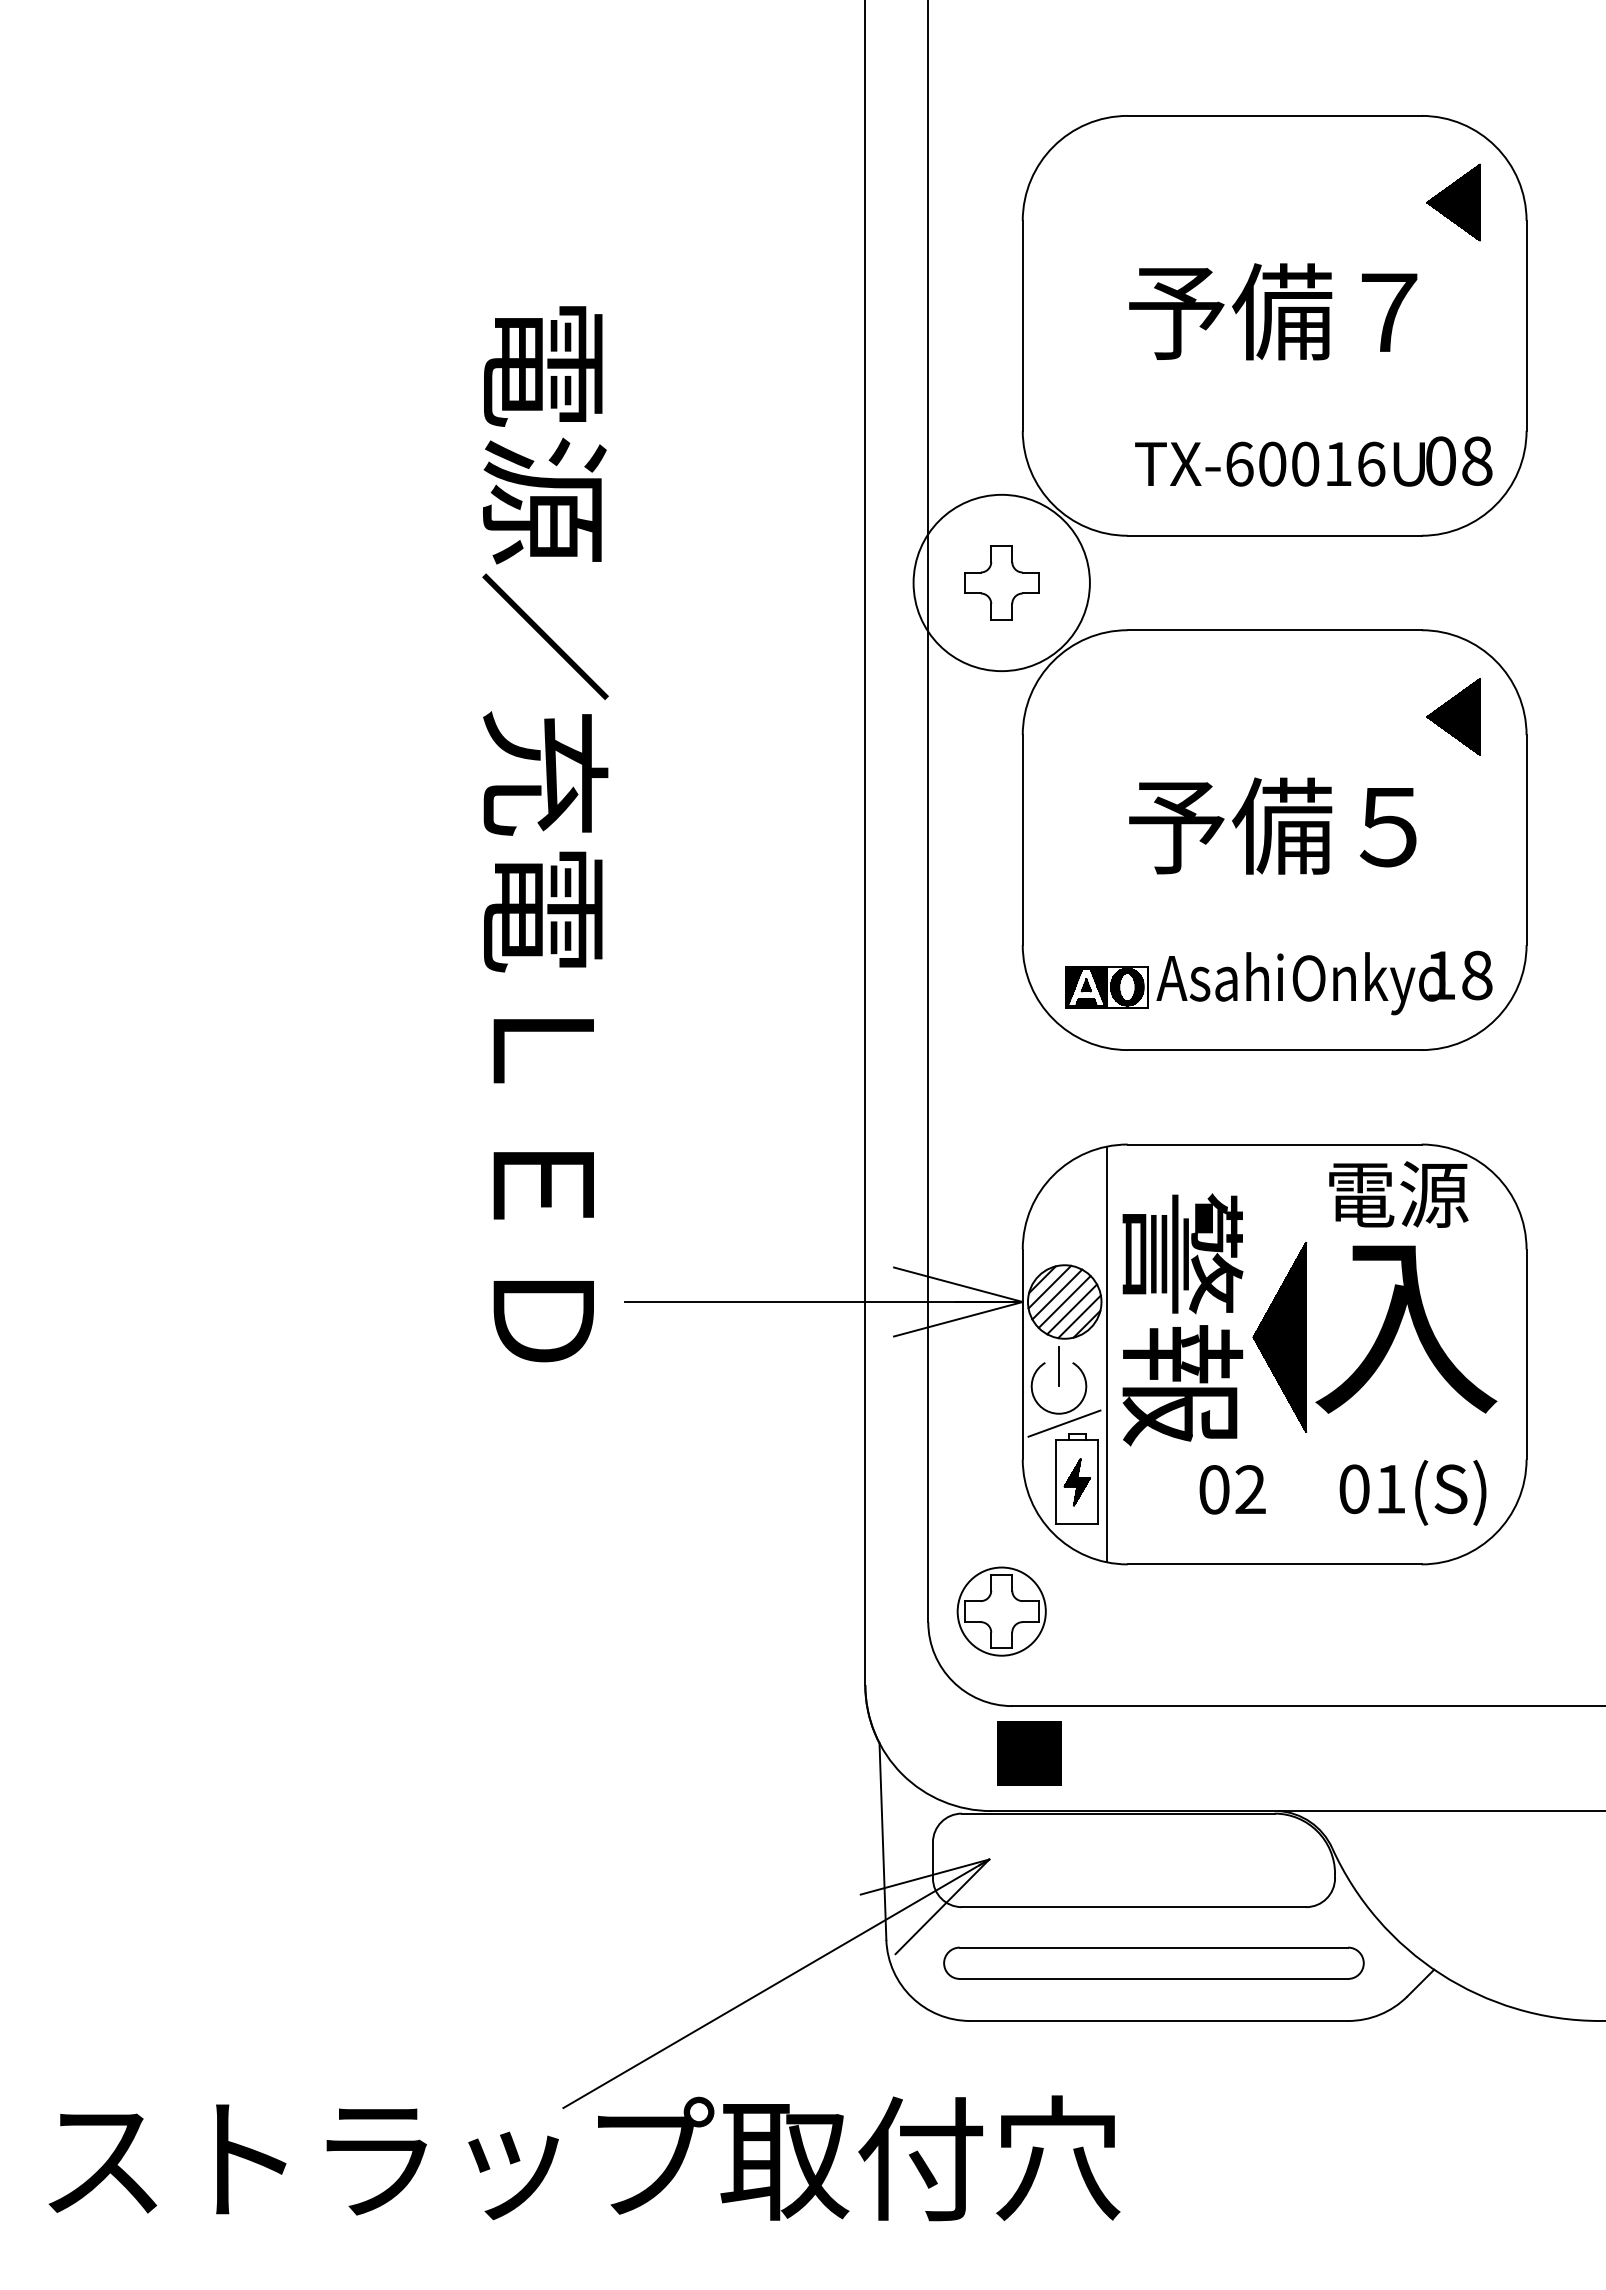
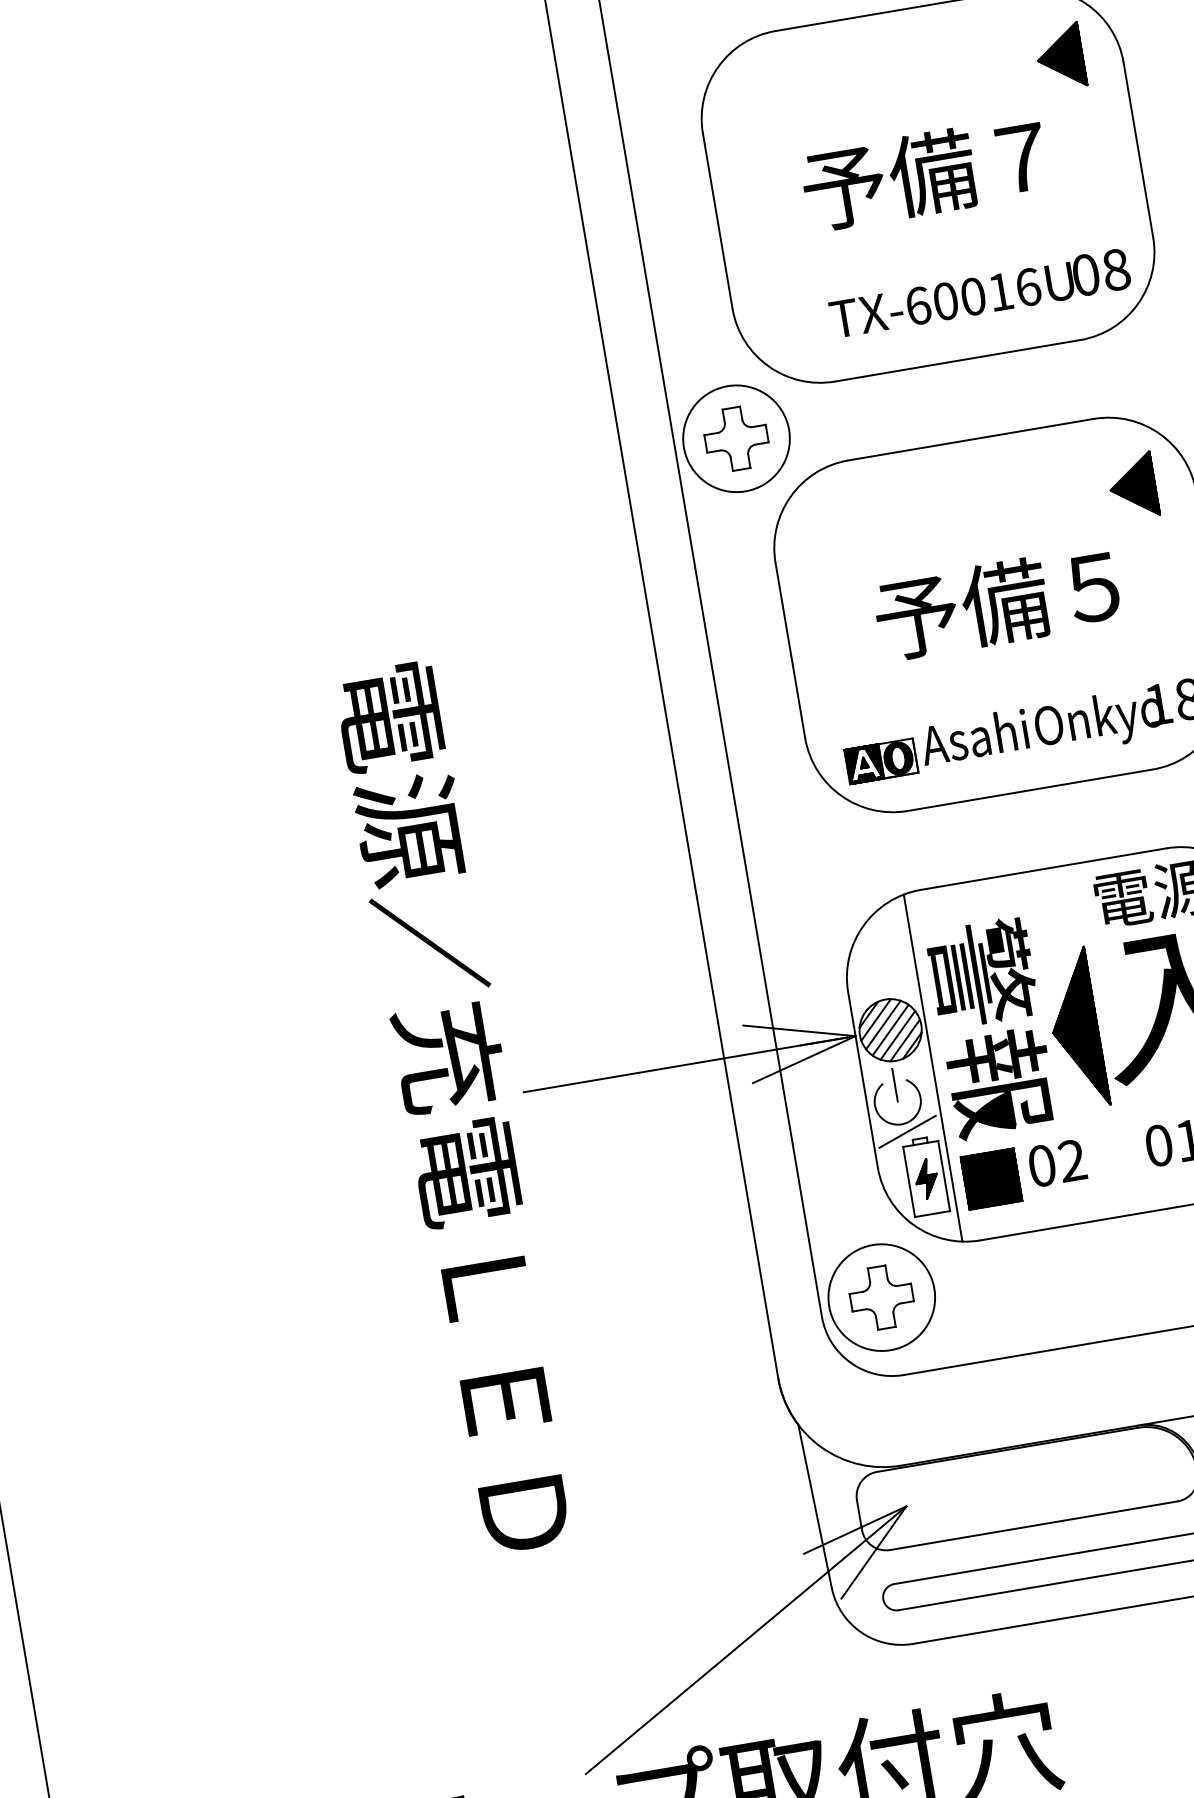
circle: (1001, 582) -> (736, 438), size x0.71
text: (545, 834) -> (457, 1108), moved
circle: (1001, 1611) -> (881, 1297), size x1.43
part: (1029, 1753) -> (991, 1179), moved

